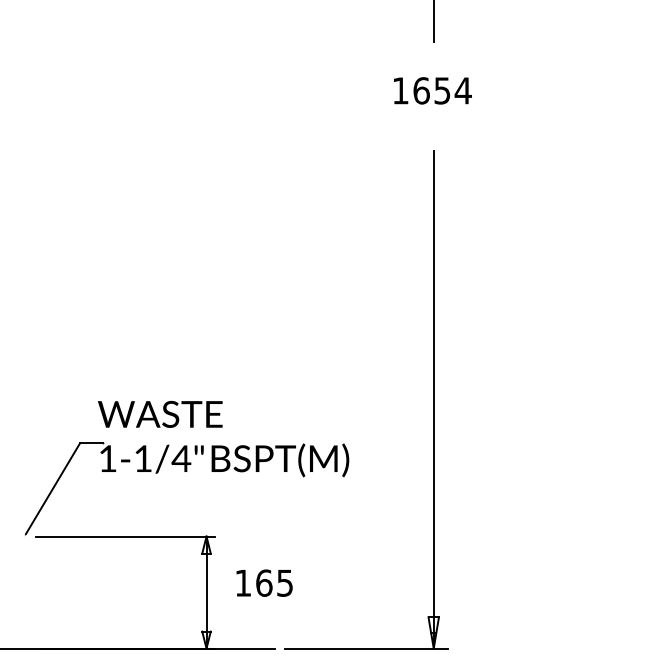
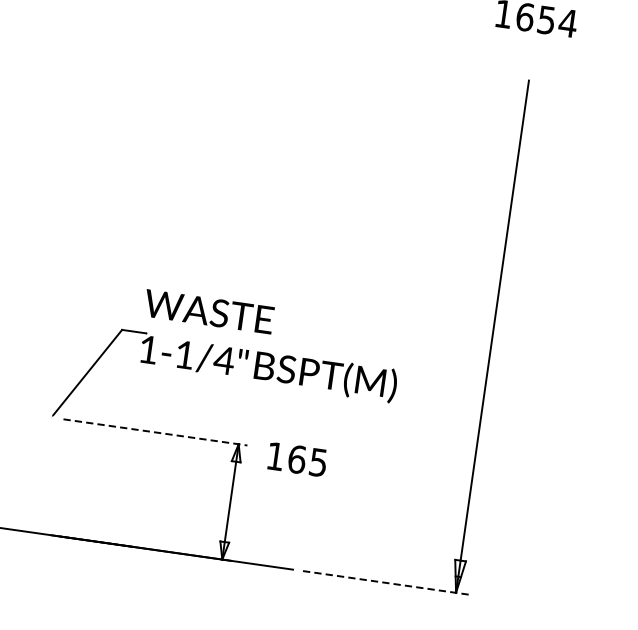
line: (126, 536) -> (156, 432), solid -> dashed
text: (264, 582) -> (297, 458), moved
line: (366, 648) -> (386, 582), solid -> dashed

